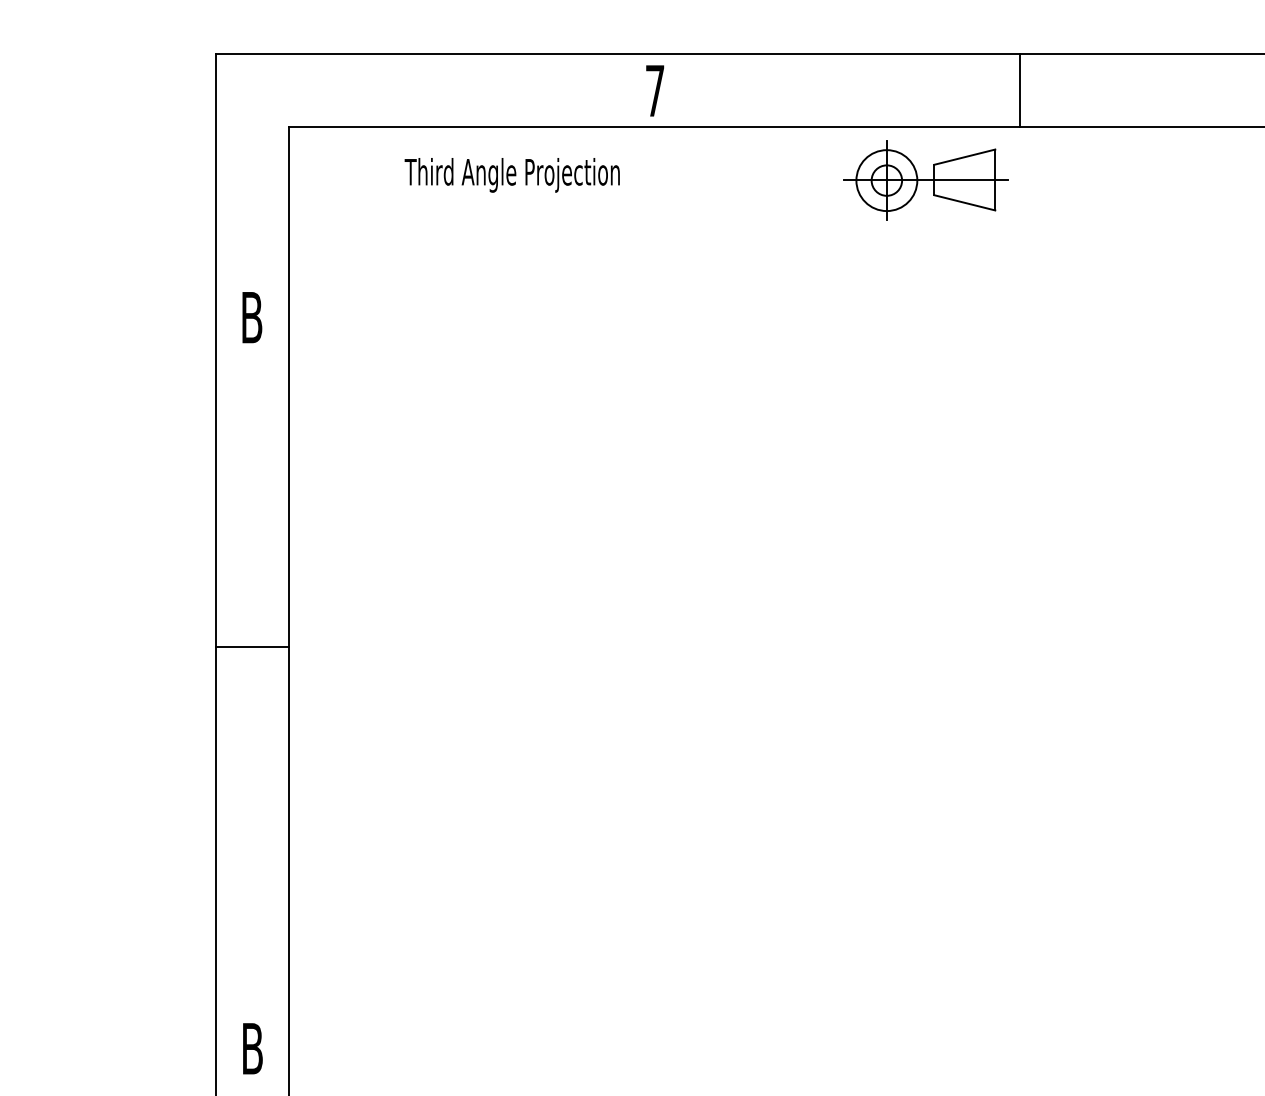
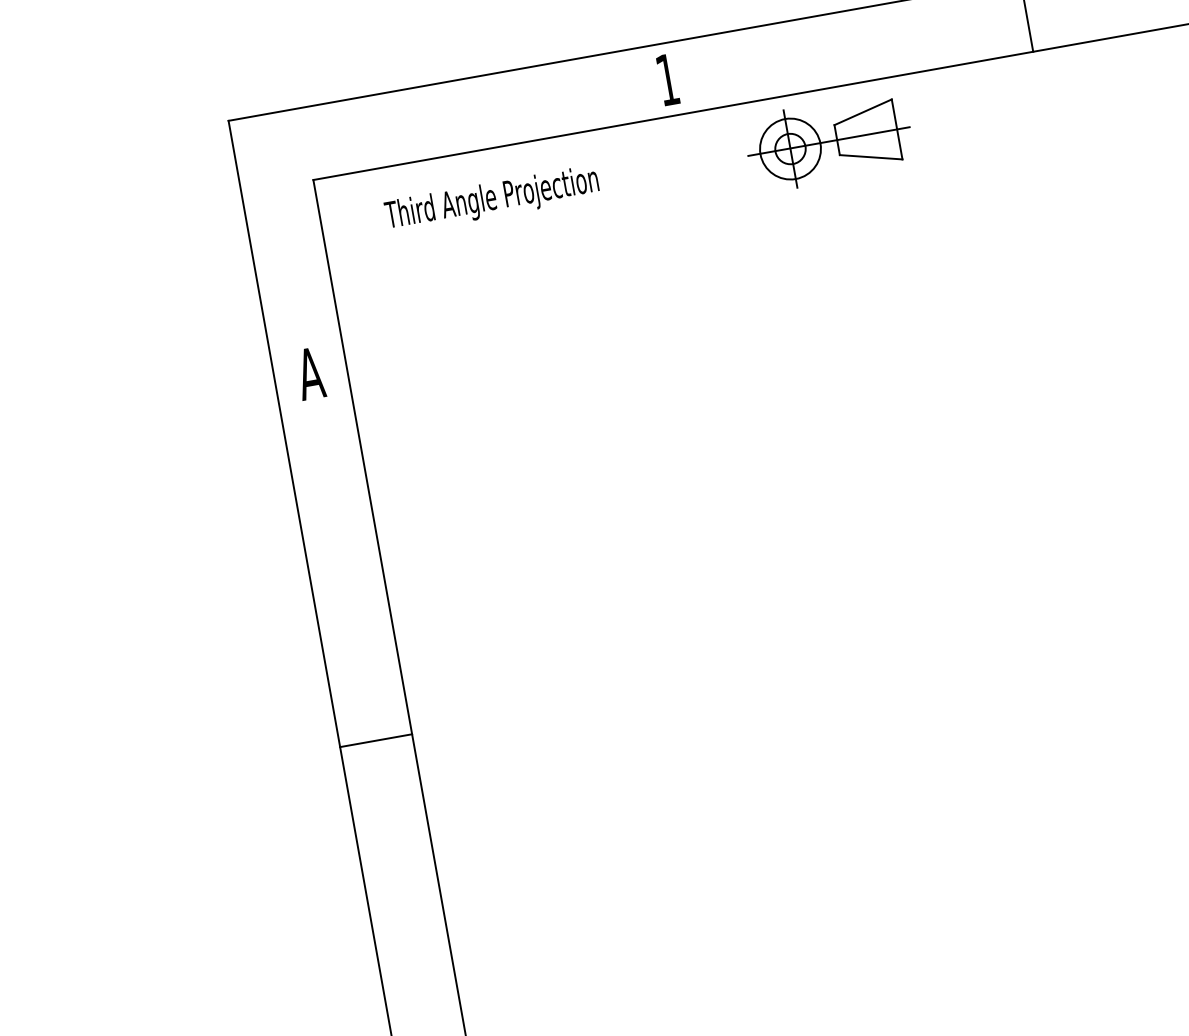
text: (655, 90) -> (668, 79), 7 -> 1
text: (511, 175) -> (491, 200), moved
part: (925, 180) -> (828, 142), moved
text: (251, 317) -> (310, 373), B -> A
line: (251, 647) -> (375, 740), moved

